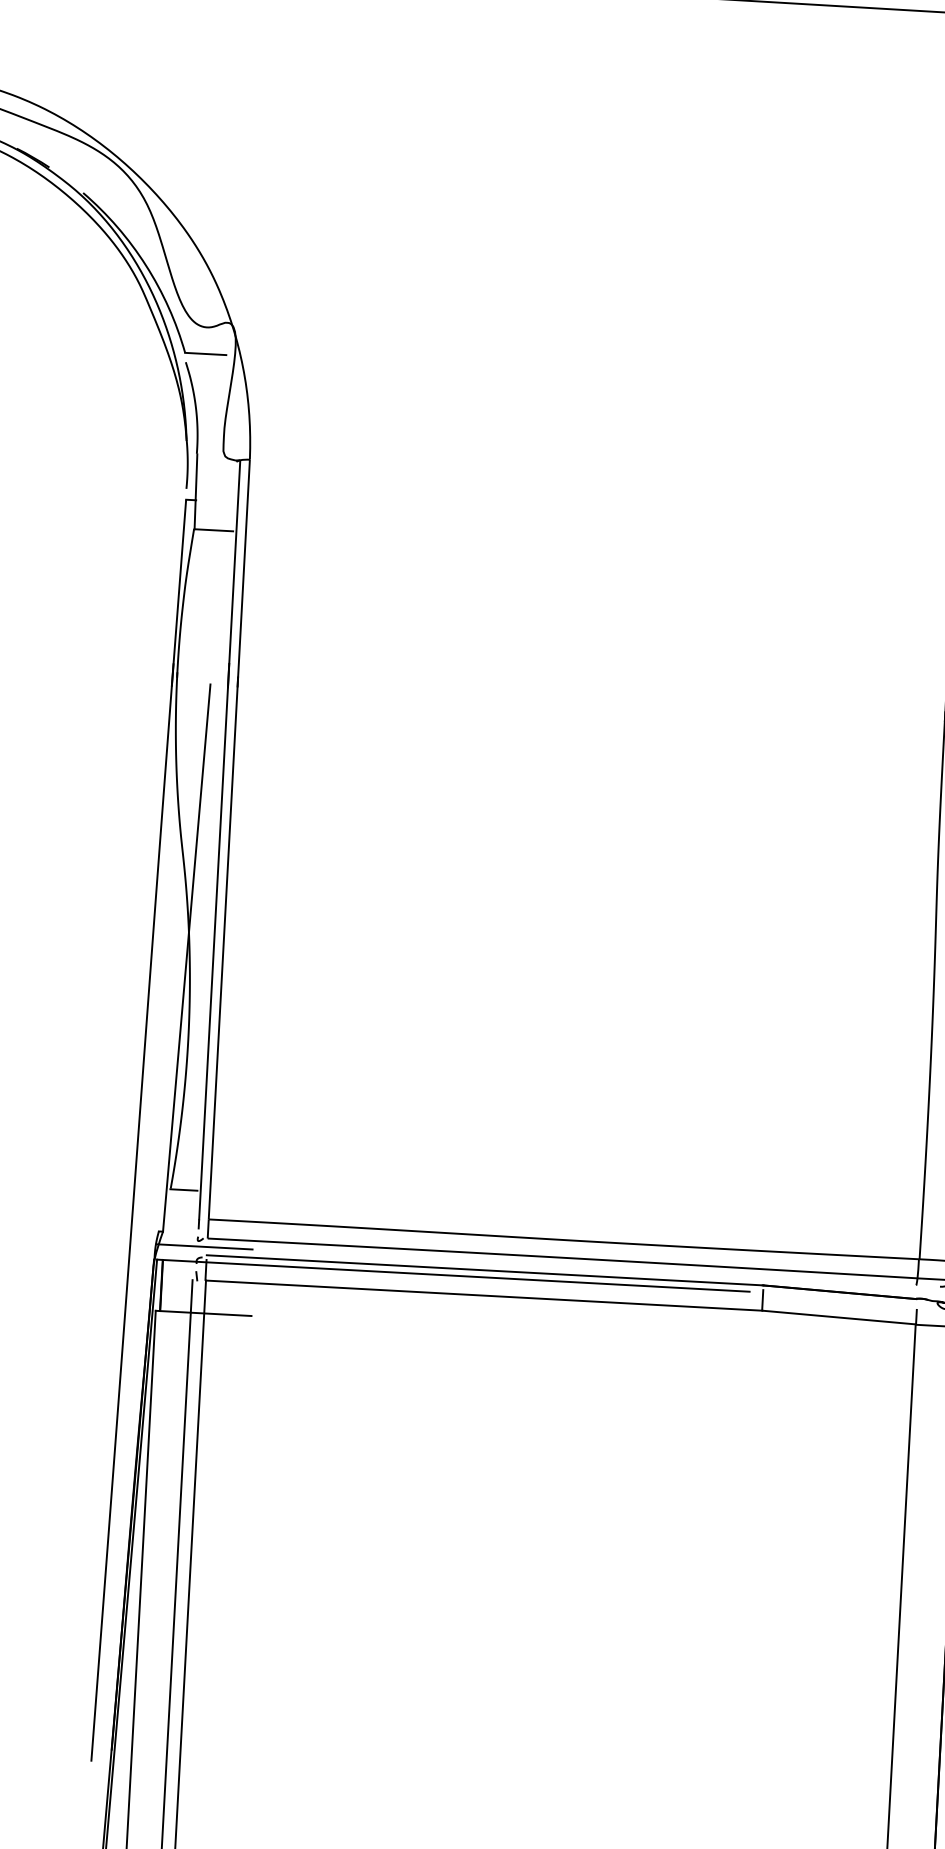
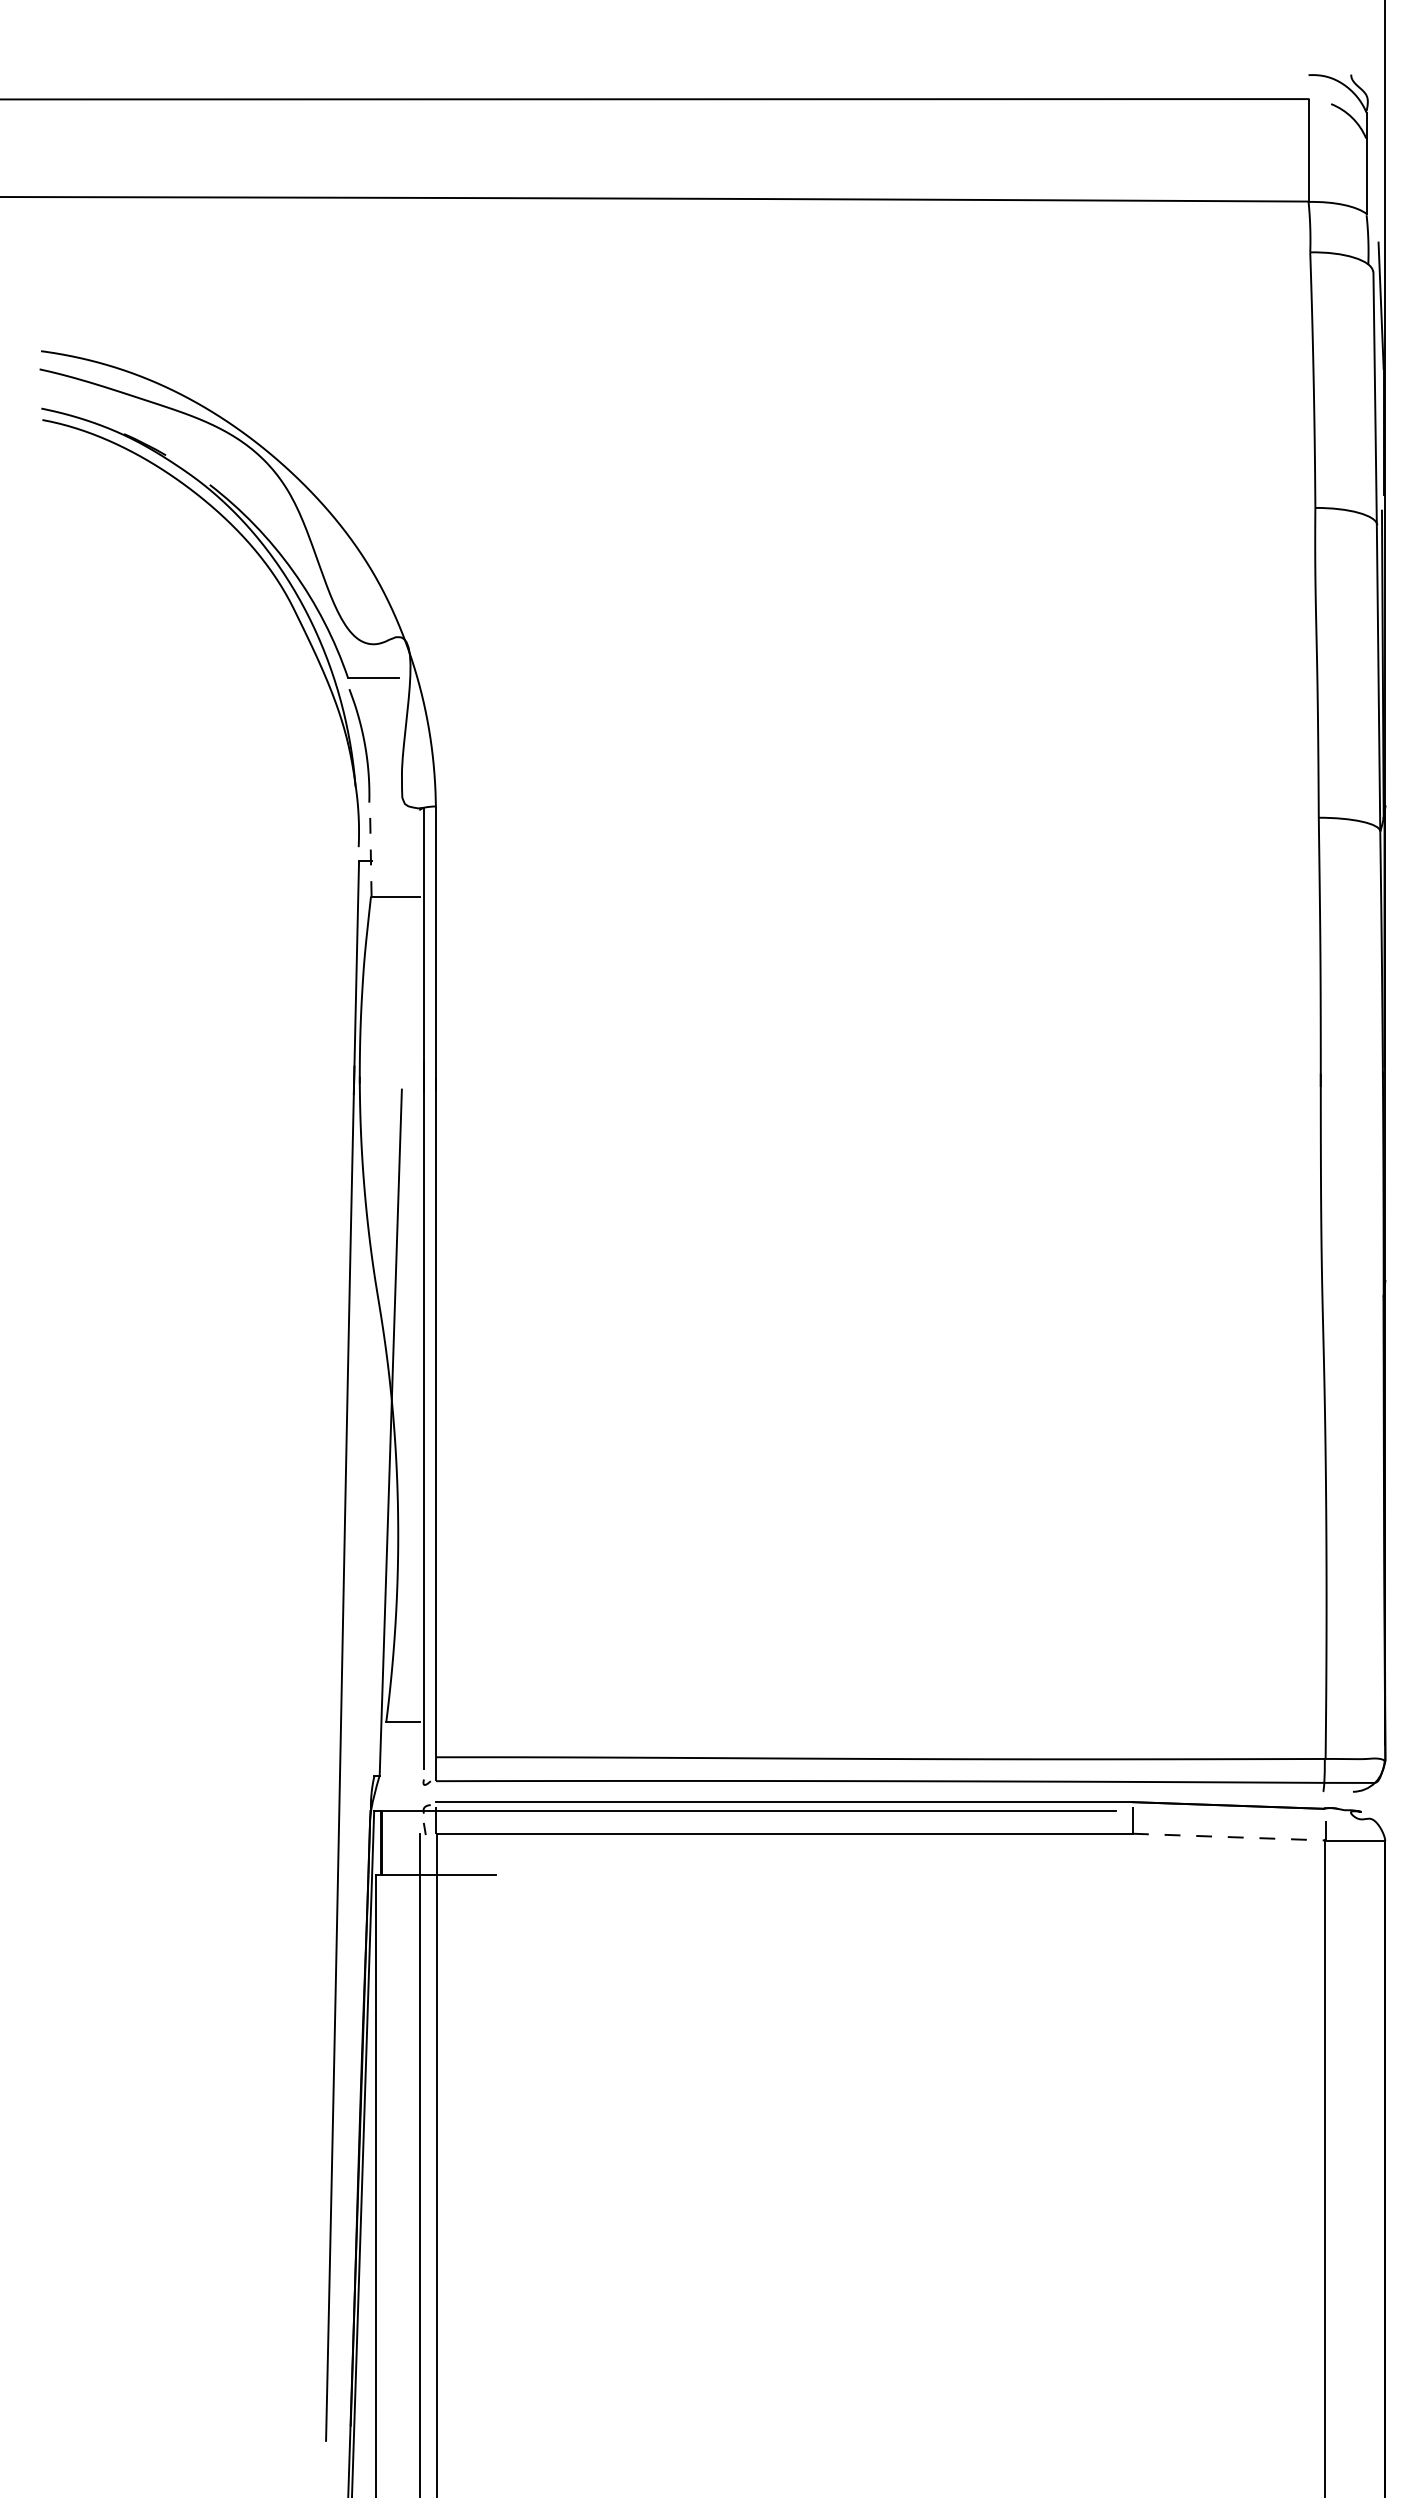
line: (195, 492) -> (370, 850), solid -> dashed
line: (204, 1246) -> (432, 1791), removed
line: (839, 1317) -> (1229, 1837), solid -> dashed

